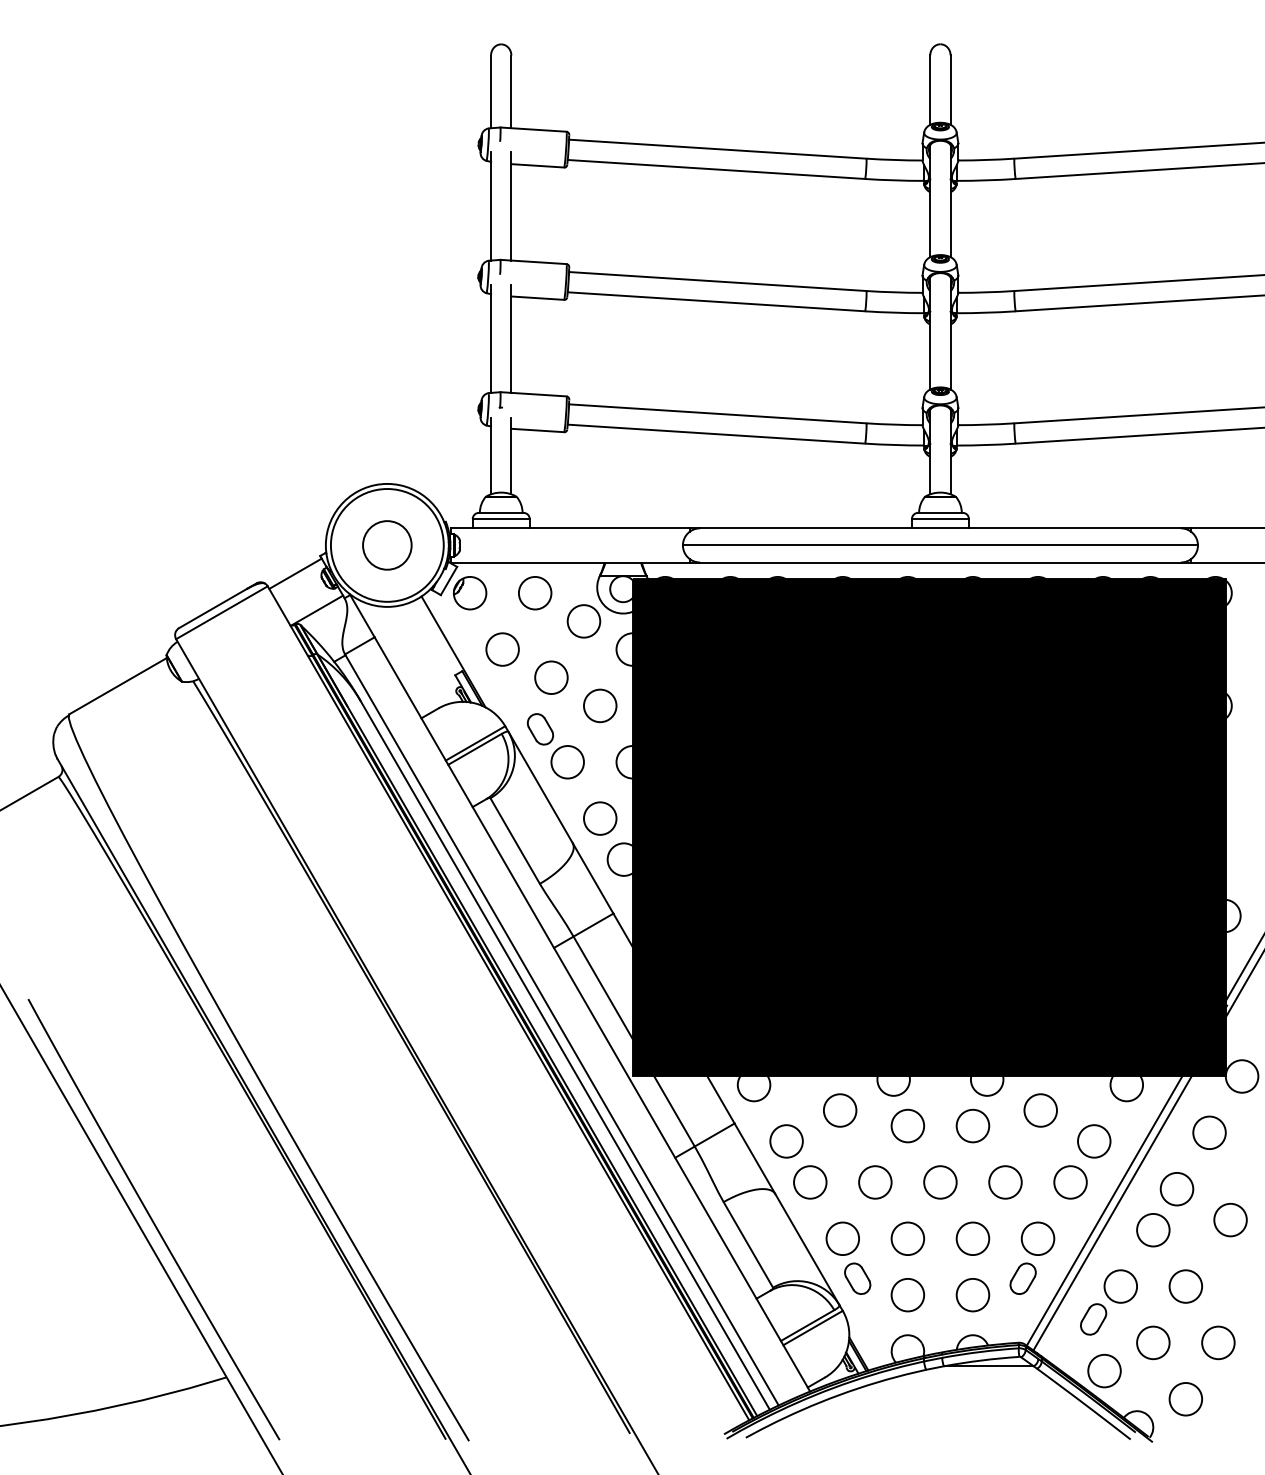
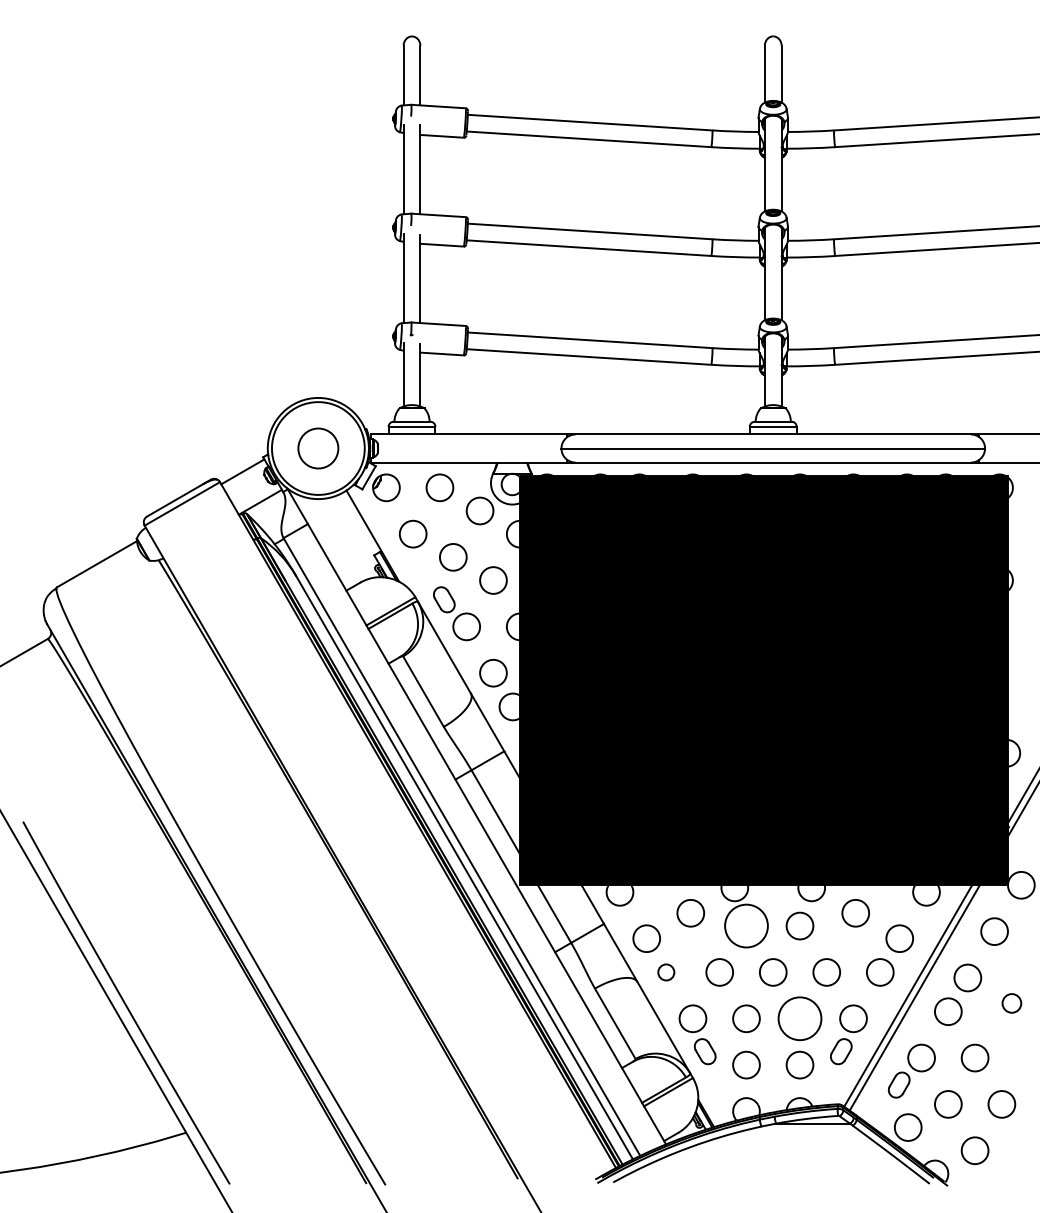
circle: (907, 1125) -> (746, 925), size x1.6
circle: (810, 1182) -> (666, 972), size x0.6
circle: (1230, 1220) -> (1011, 1003), size x0.7
circle: (972, 1238) -> (799, 1018), size x1.6

